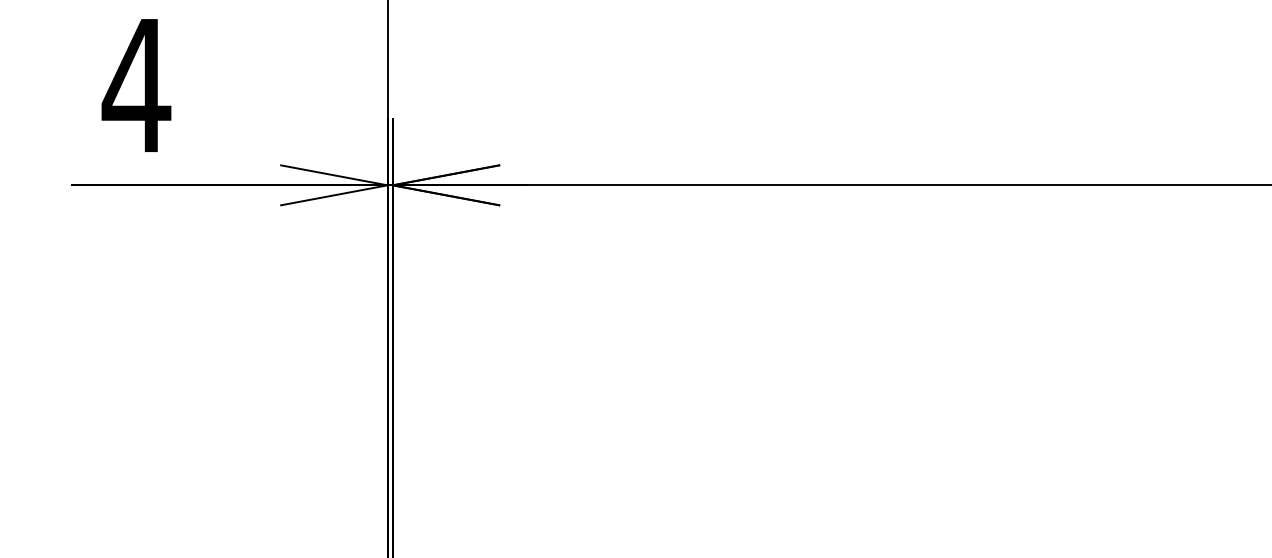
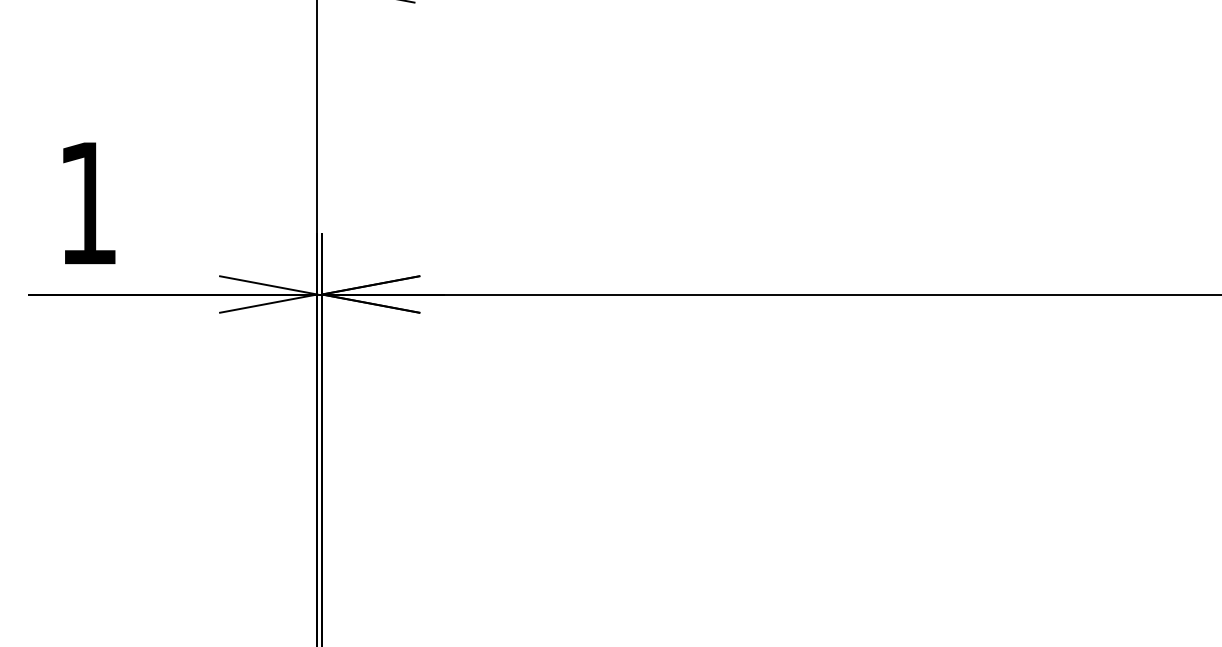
text: (136, 85) -> (87, 203), 4 -> 1

